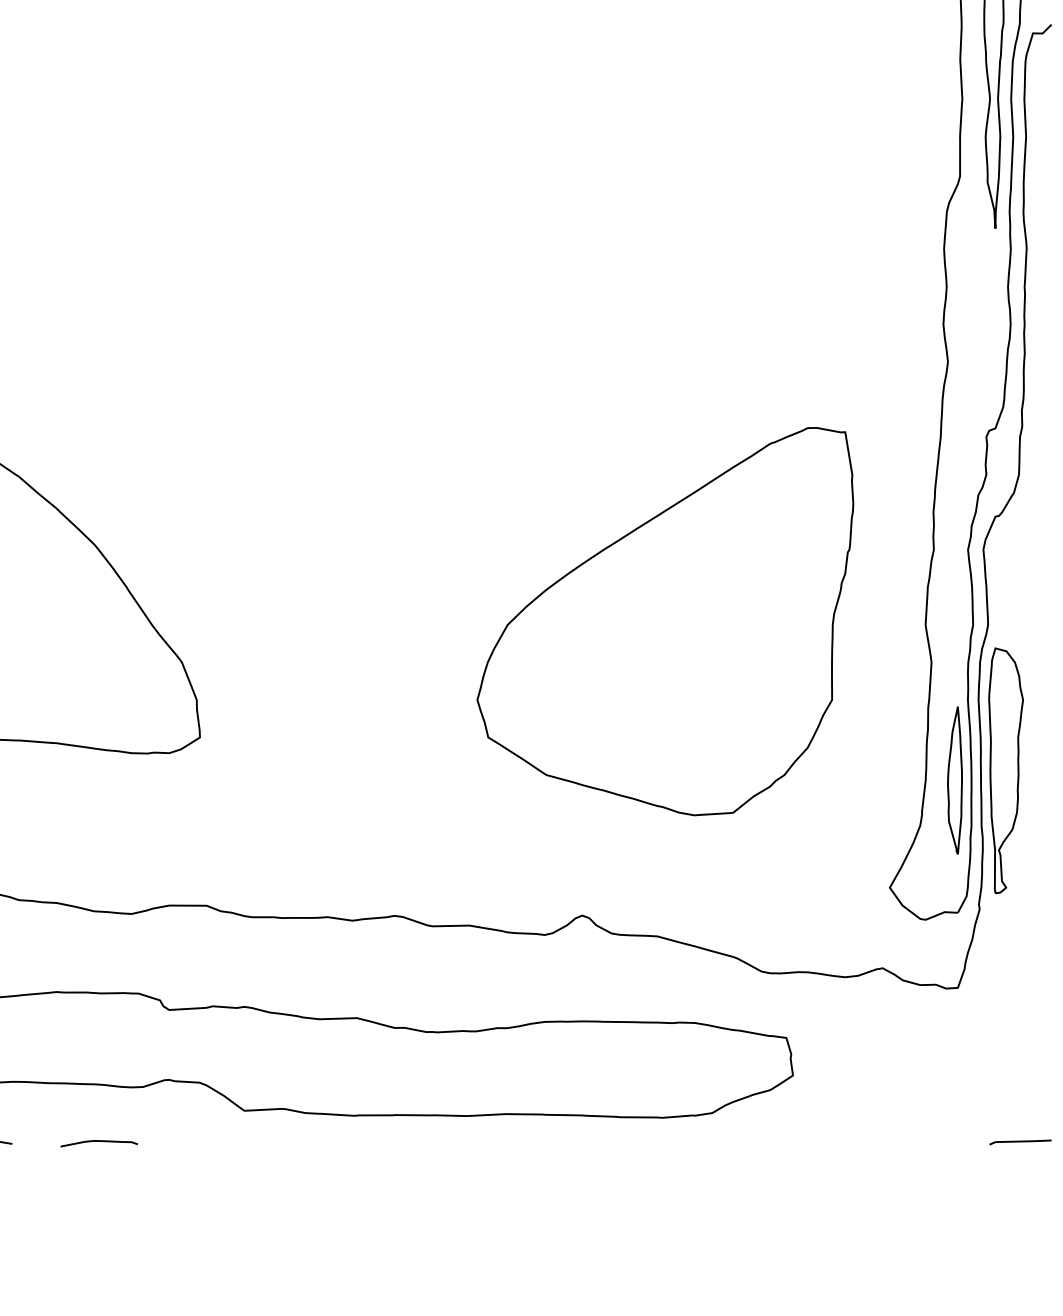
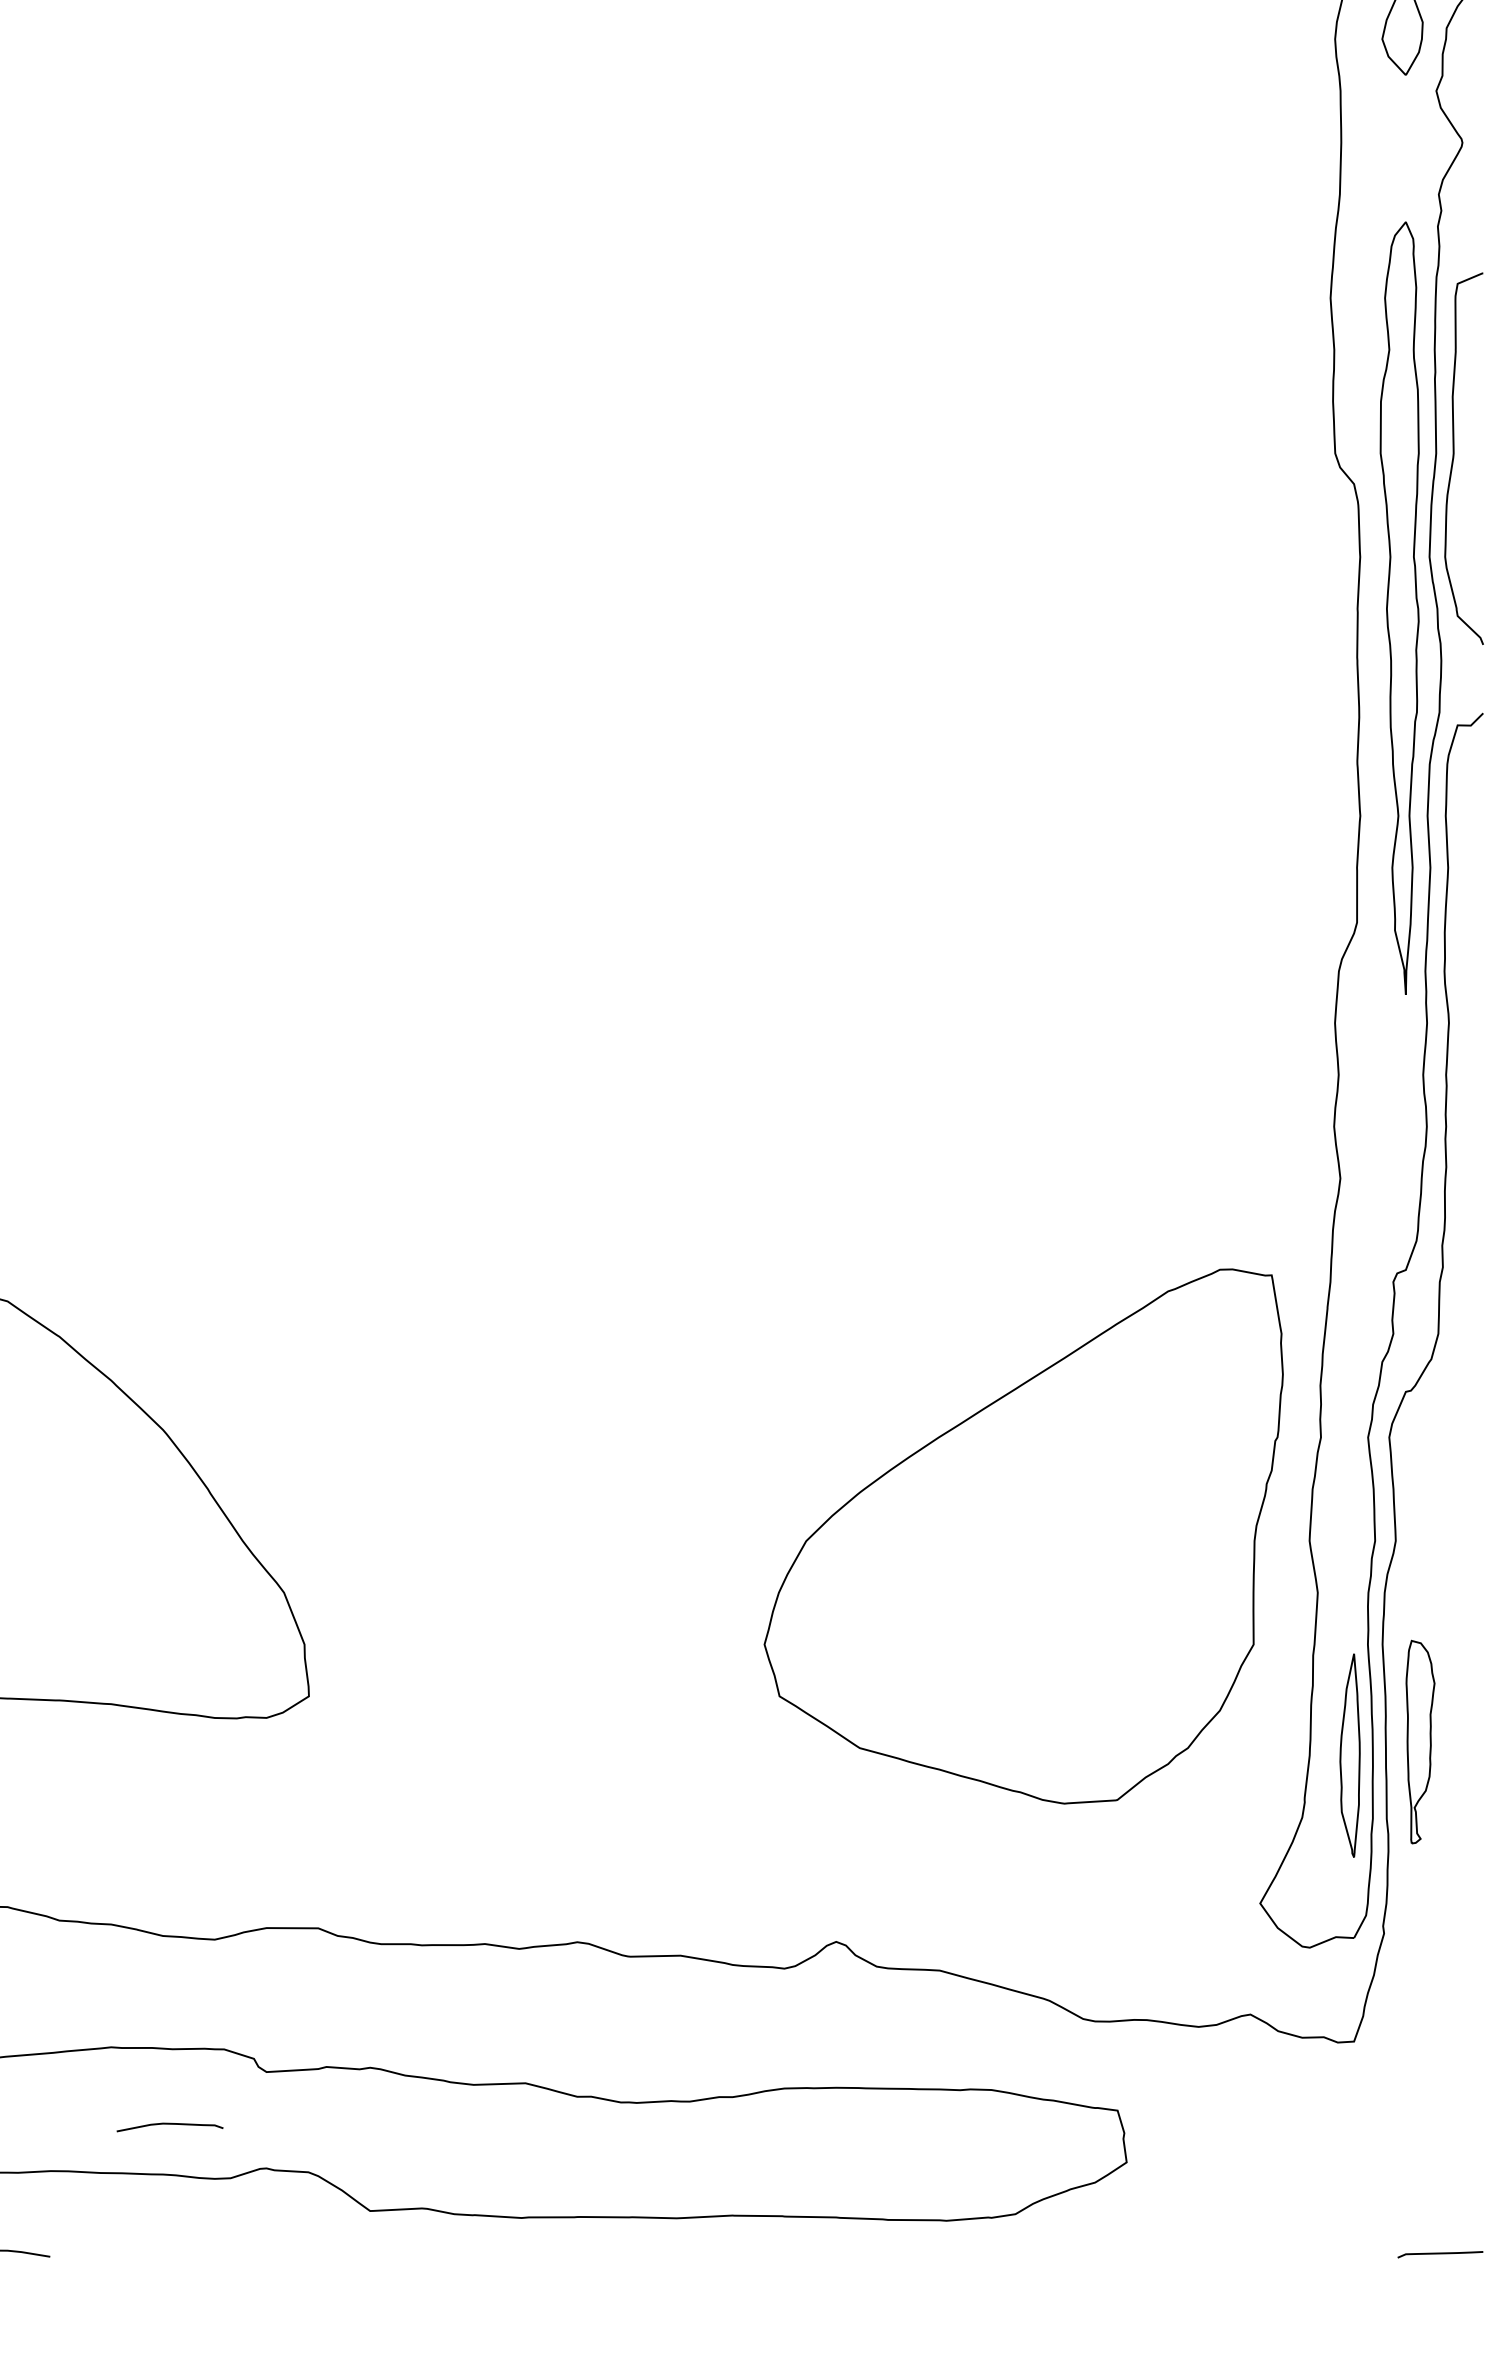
part: (665, 621) -> (1023, 1536), moved
part: (1006, 770) -> (1420, 1741), size x0.6
curve: (98, 1141) -> (169, 2124), moved

